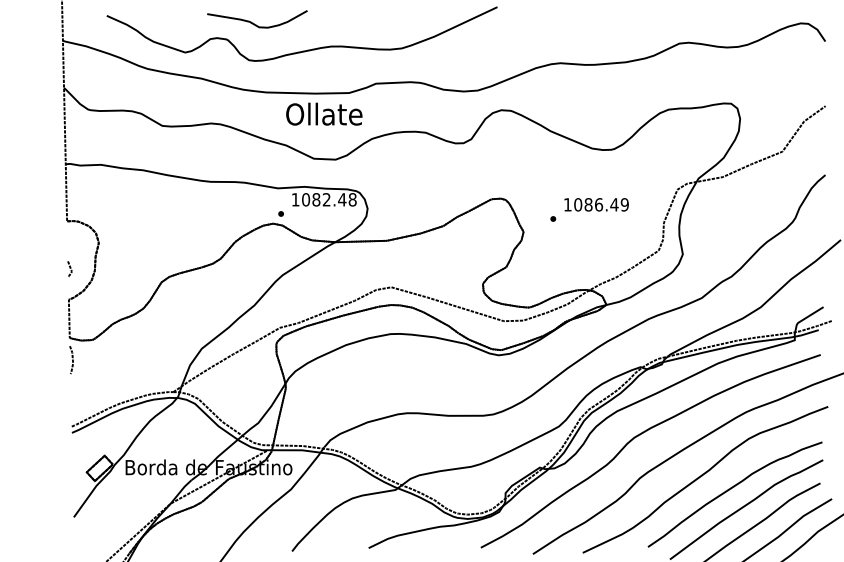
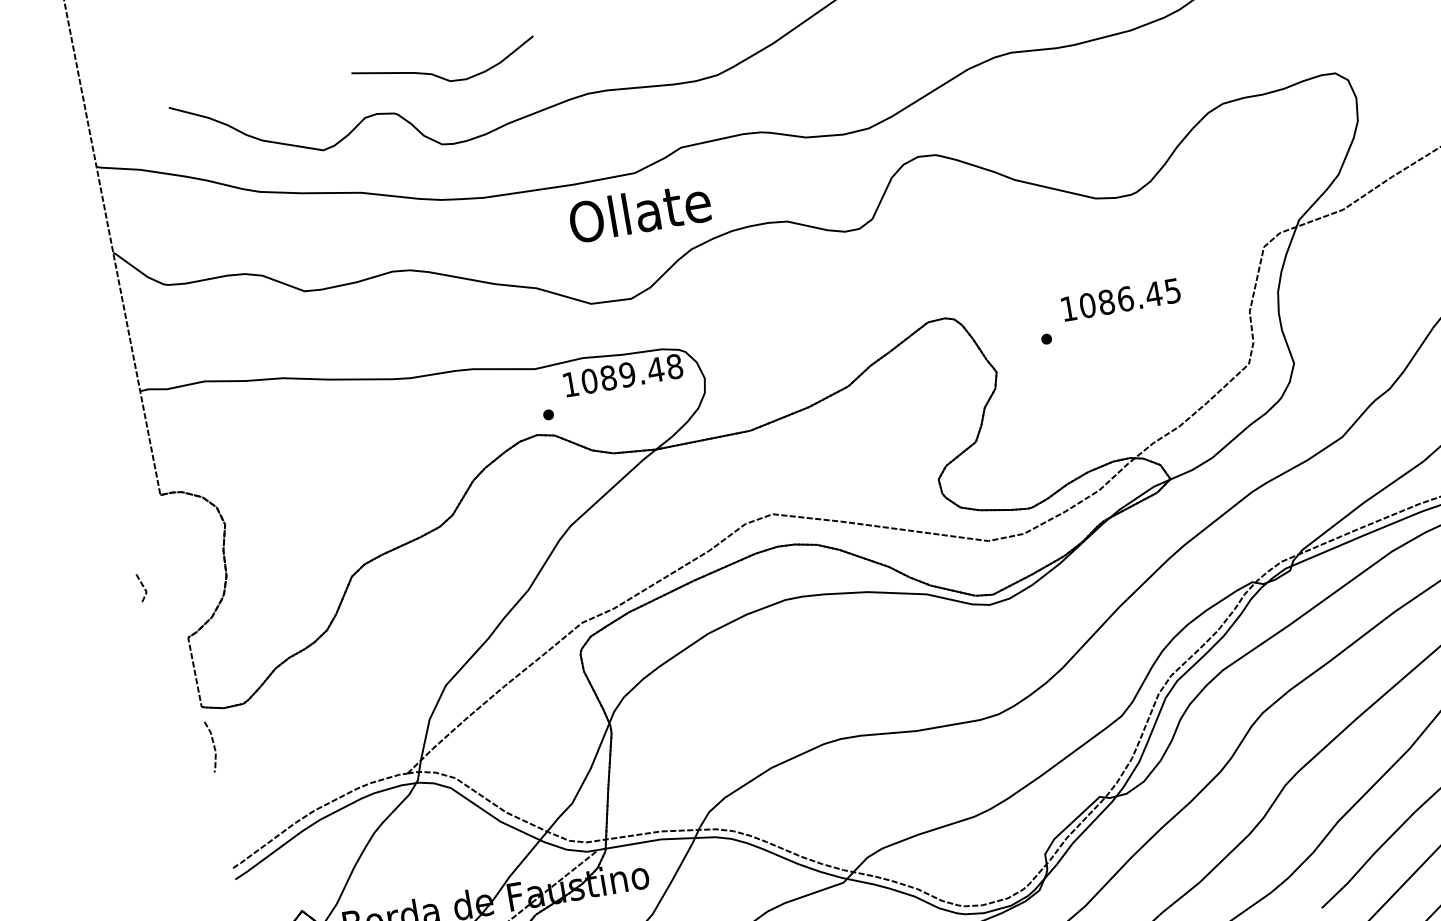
text: (324, 113) -> (640, 210), moved
text: (326, 199) -> (626, 374), 1082.48 -> 1089.48
text: (624, 204) -> (1172, 290), 1086.49 -> 1086.45
line: (69, 268) -> (141, 586), moved

